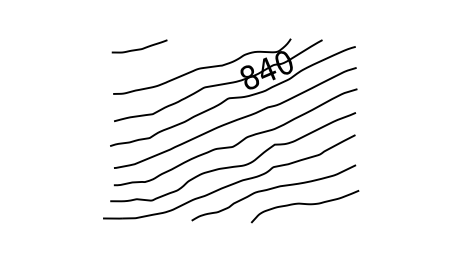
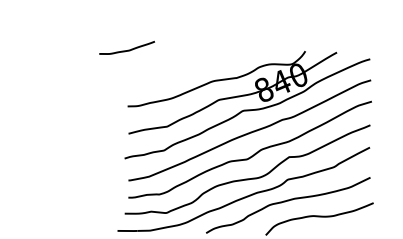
curve: (139, 48) -> (127, 49), moved

